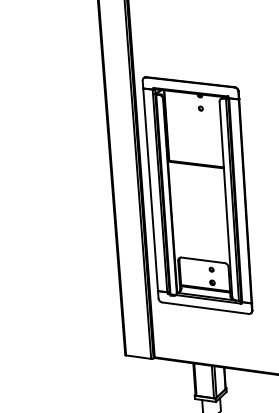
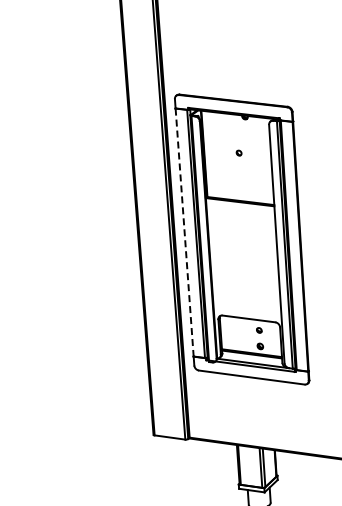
part: (200, 108) -> (238, 152), moved
line: (150, 190) -> (184, 233), solid -> dashed

